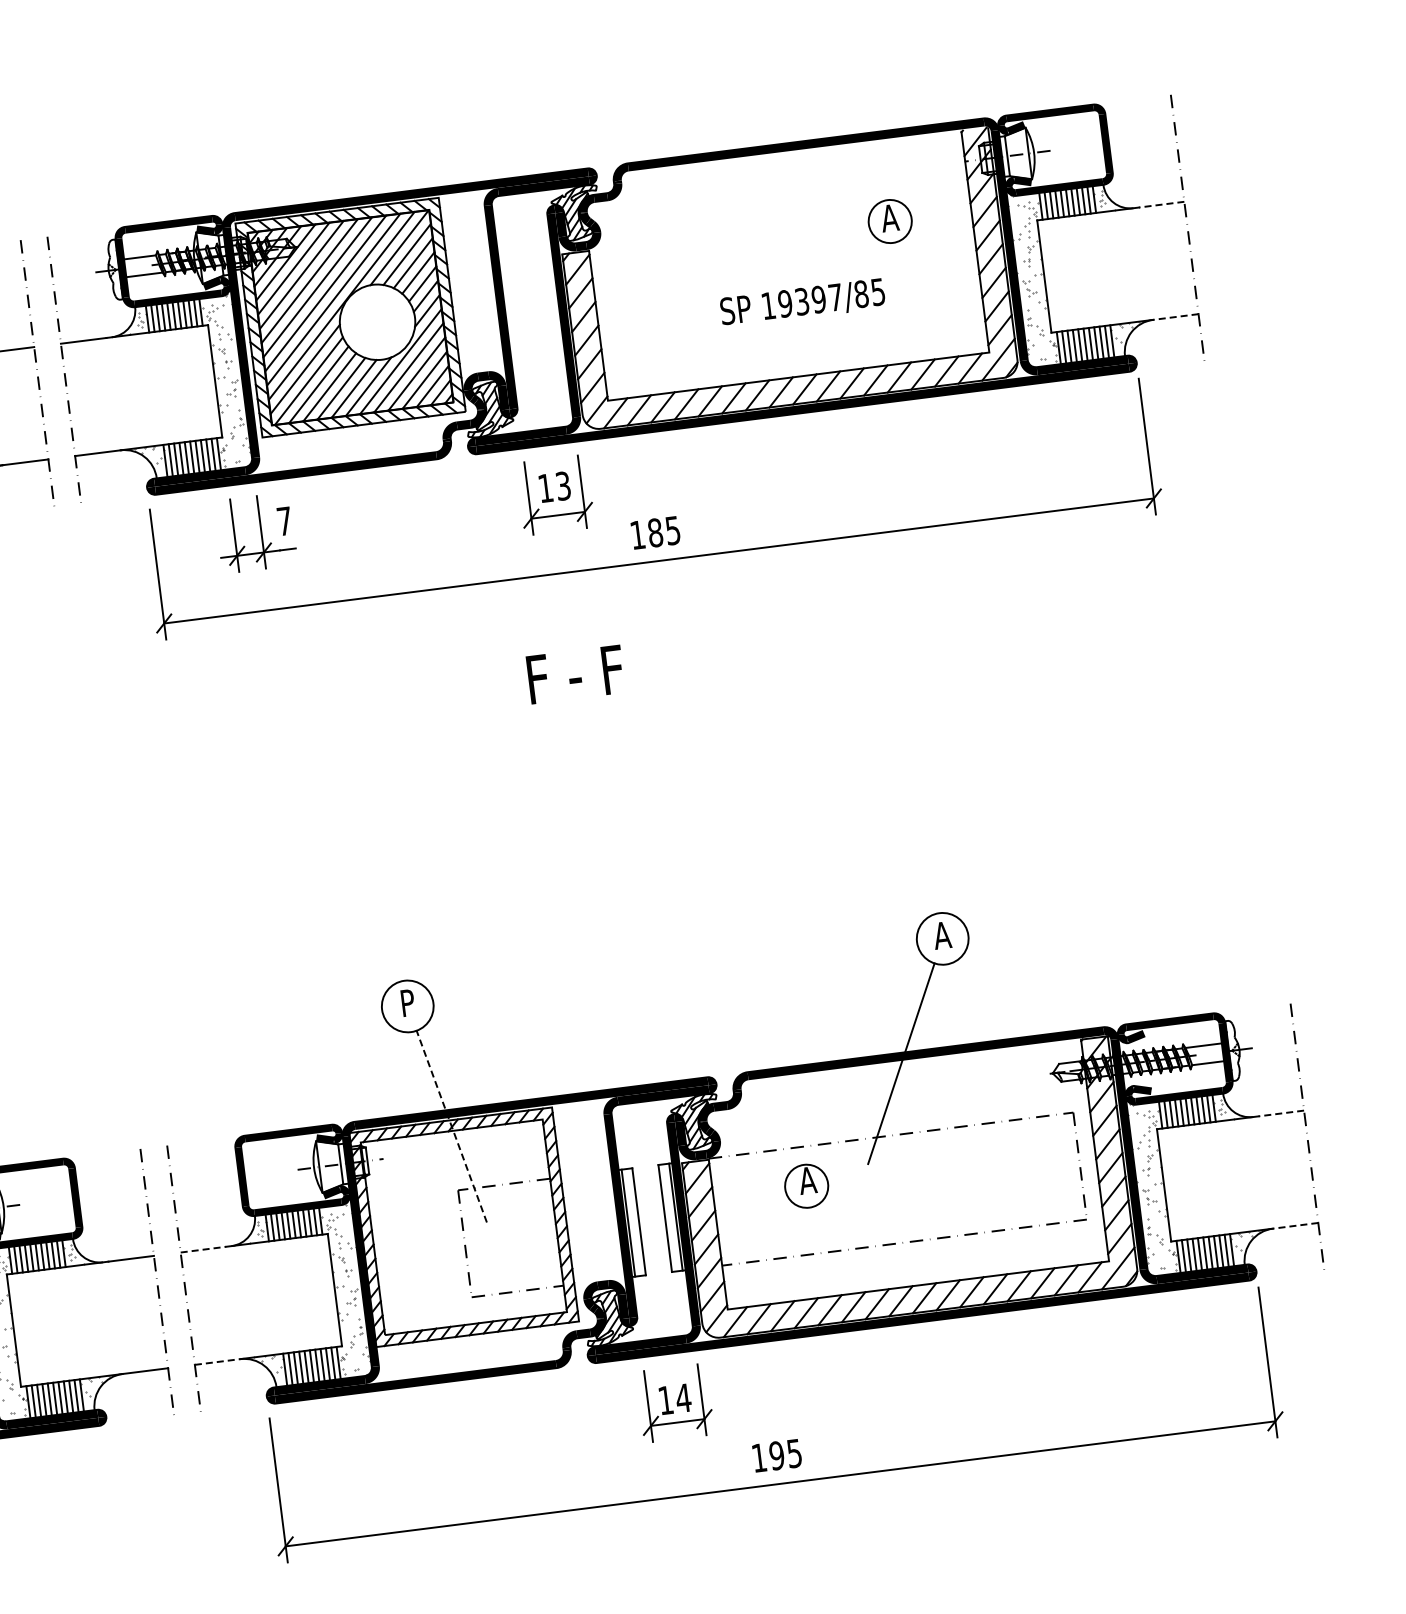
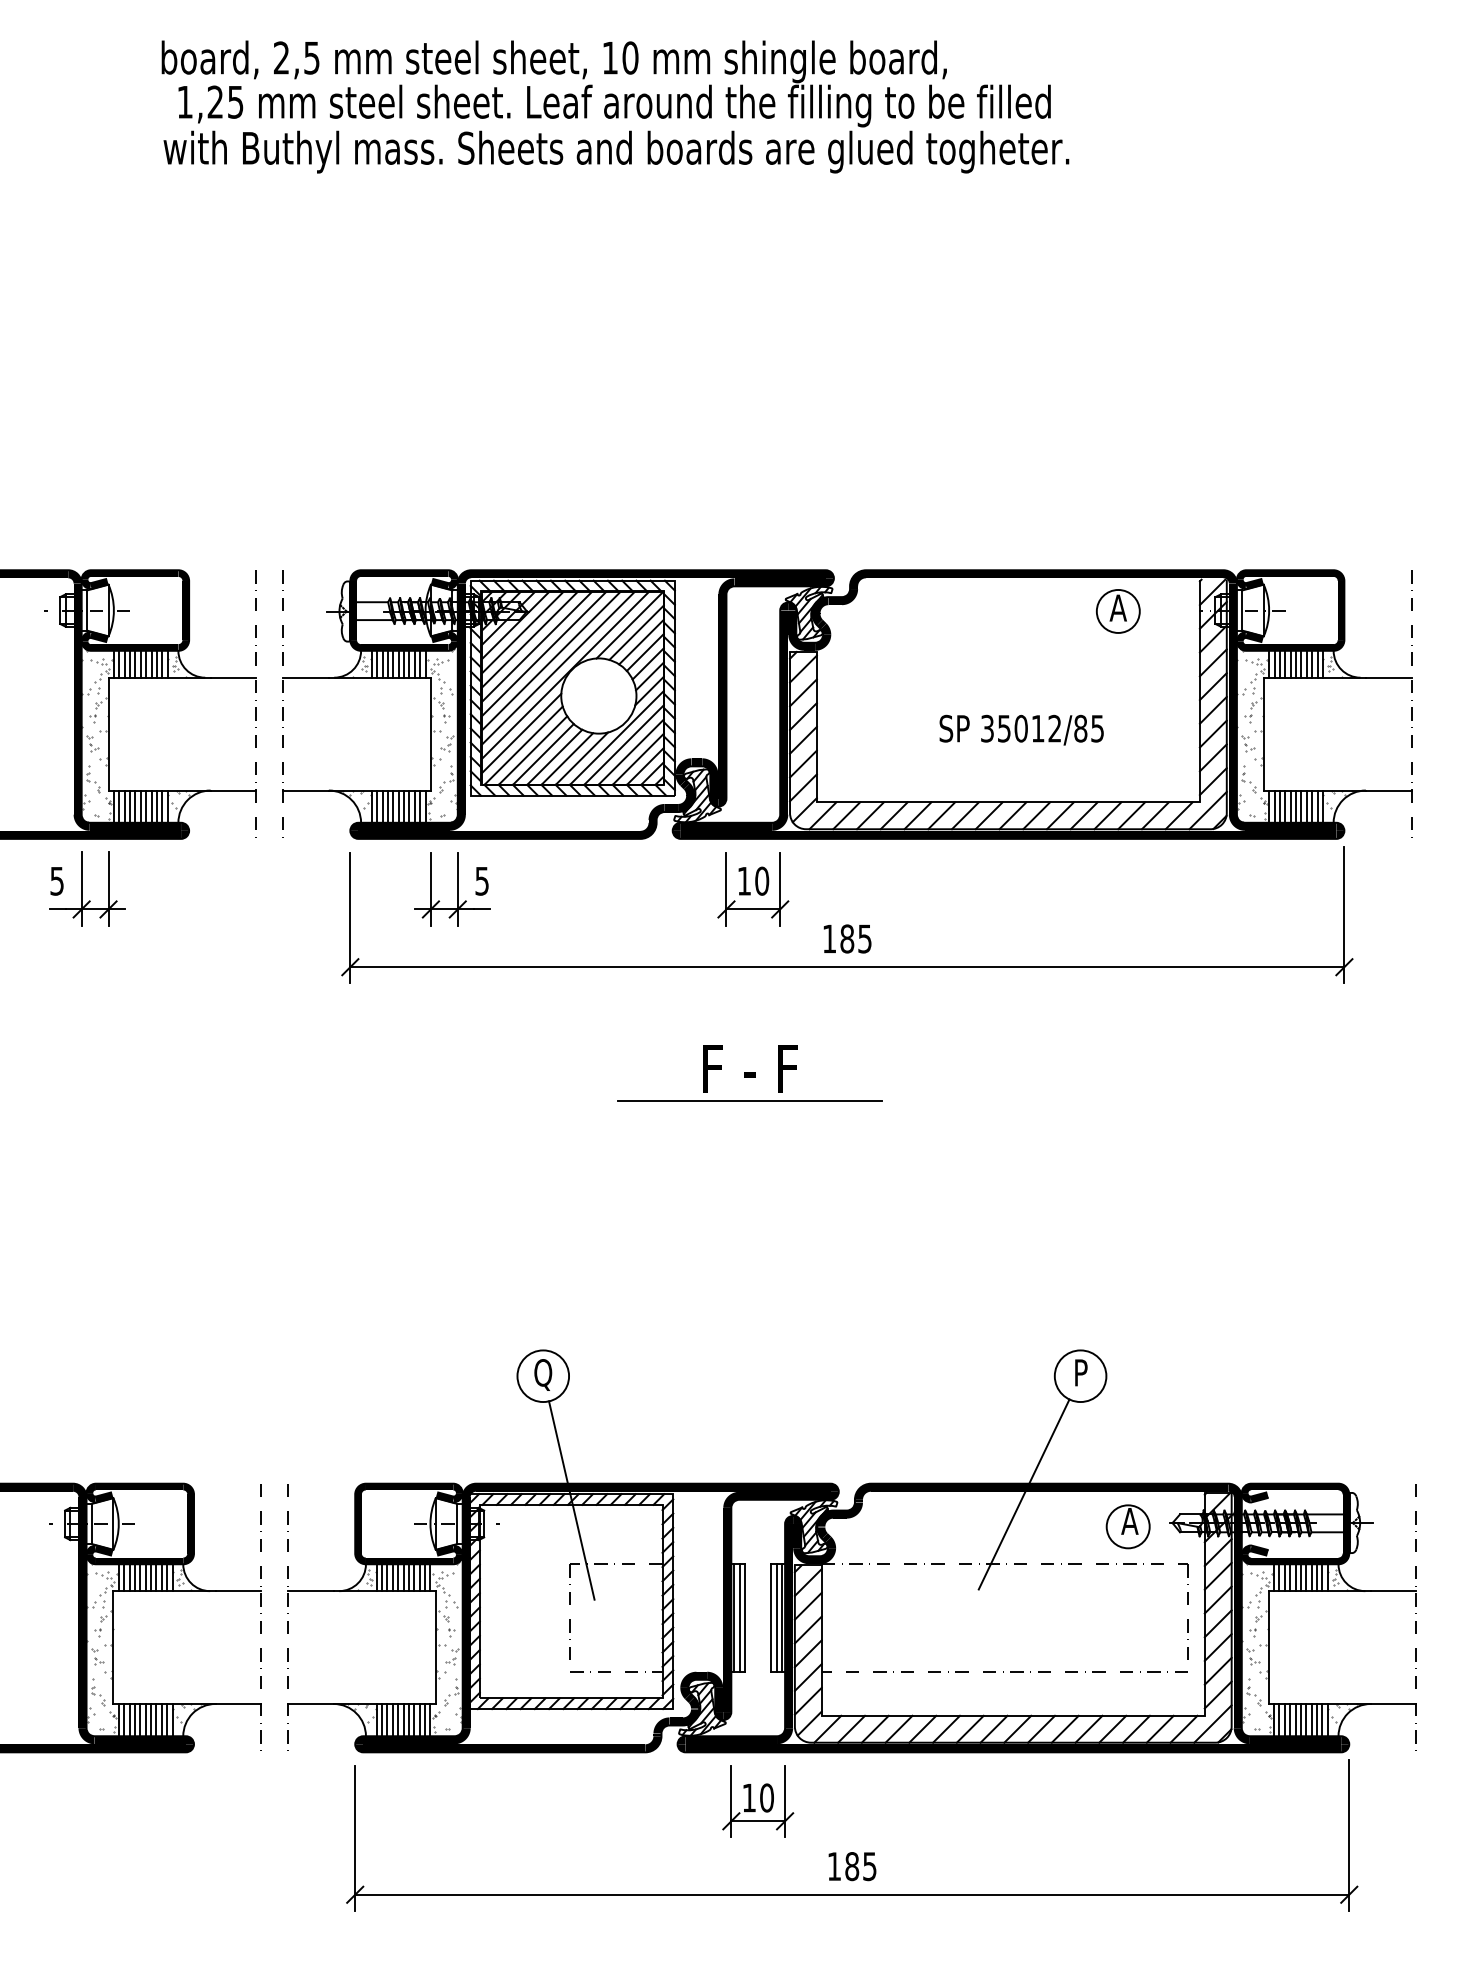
line: (1161, 204) -> (1388, 677), dashed -> solid
part: (890, 221) -> (1118, 611), moved
text: (802, 301) -> (1021, 728), 19397/85 -> 35012/85
line: (1175, 317) -> (1388, 790), dashed -> solid
text: (563, 485) -> (762, 880), 13 -> 10
text: (284, 521) -> (481, 881), 7 -> 5
line: (578, 707) -> (749, 1101), added
text: (942, 935) -> (1080, 1372), A -> P
text: (407, 1004) -> (543, 1374), P -> Q
line: (1281, 1113) -> (1393, 1591), dashed -> solid
line: (451, 1126) -> (571, 1500), dashed -> solid
part: (805, 1186) -> (1127, 1526), moved
line: (670, 1217) -> (776, 1617), added
line: (633, 1221) -> (739, 1617), added
line: (1295, 1225) -> (1393, 1703), dashed -> solid
line: (203, 1250) -> (310, 1591), dashed -> solid
line: (217, 1361) -> (310, 1703), dashed -> solid
text: (682, 1397) -> (766, 1797), 14 -> 10
text: (777, 1455) -> (852, 1866), 195 -> 185

